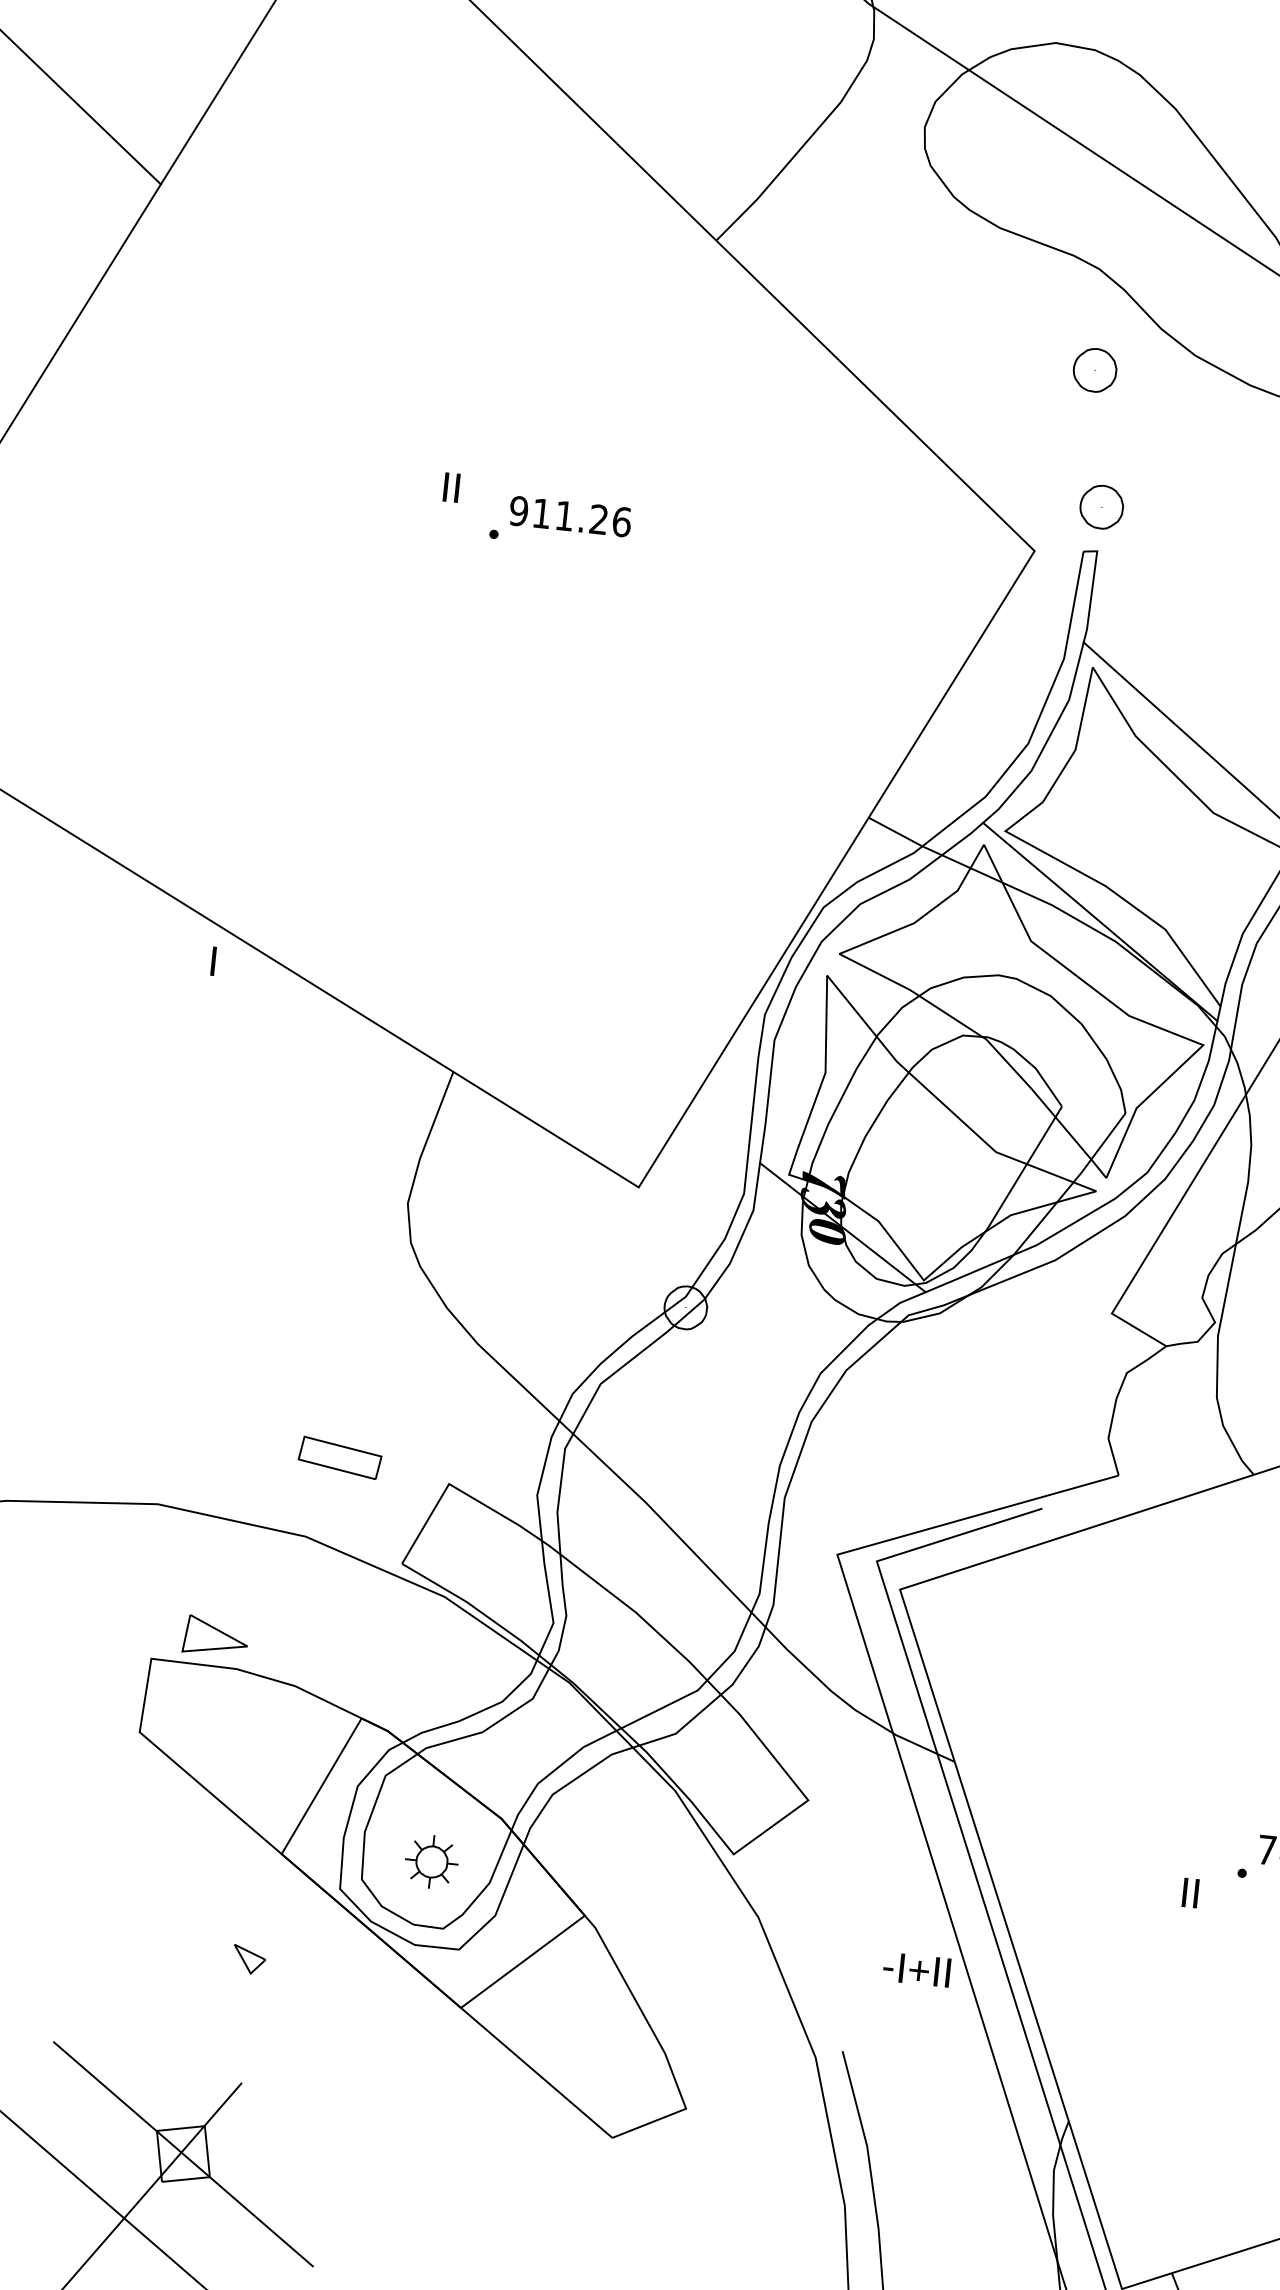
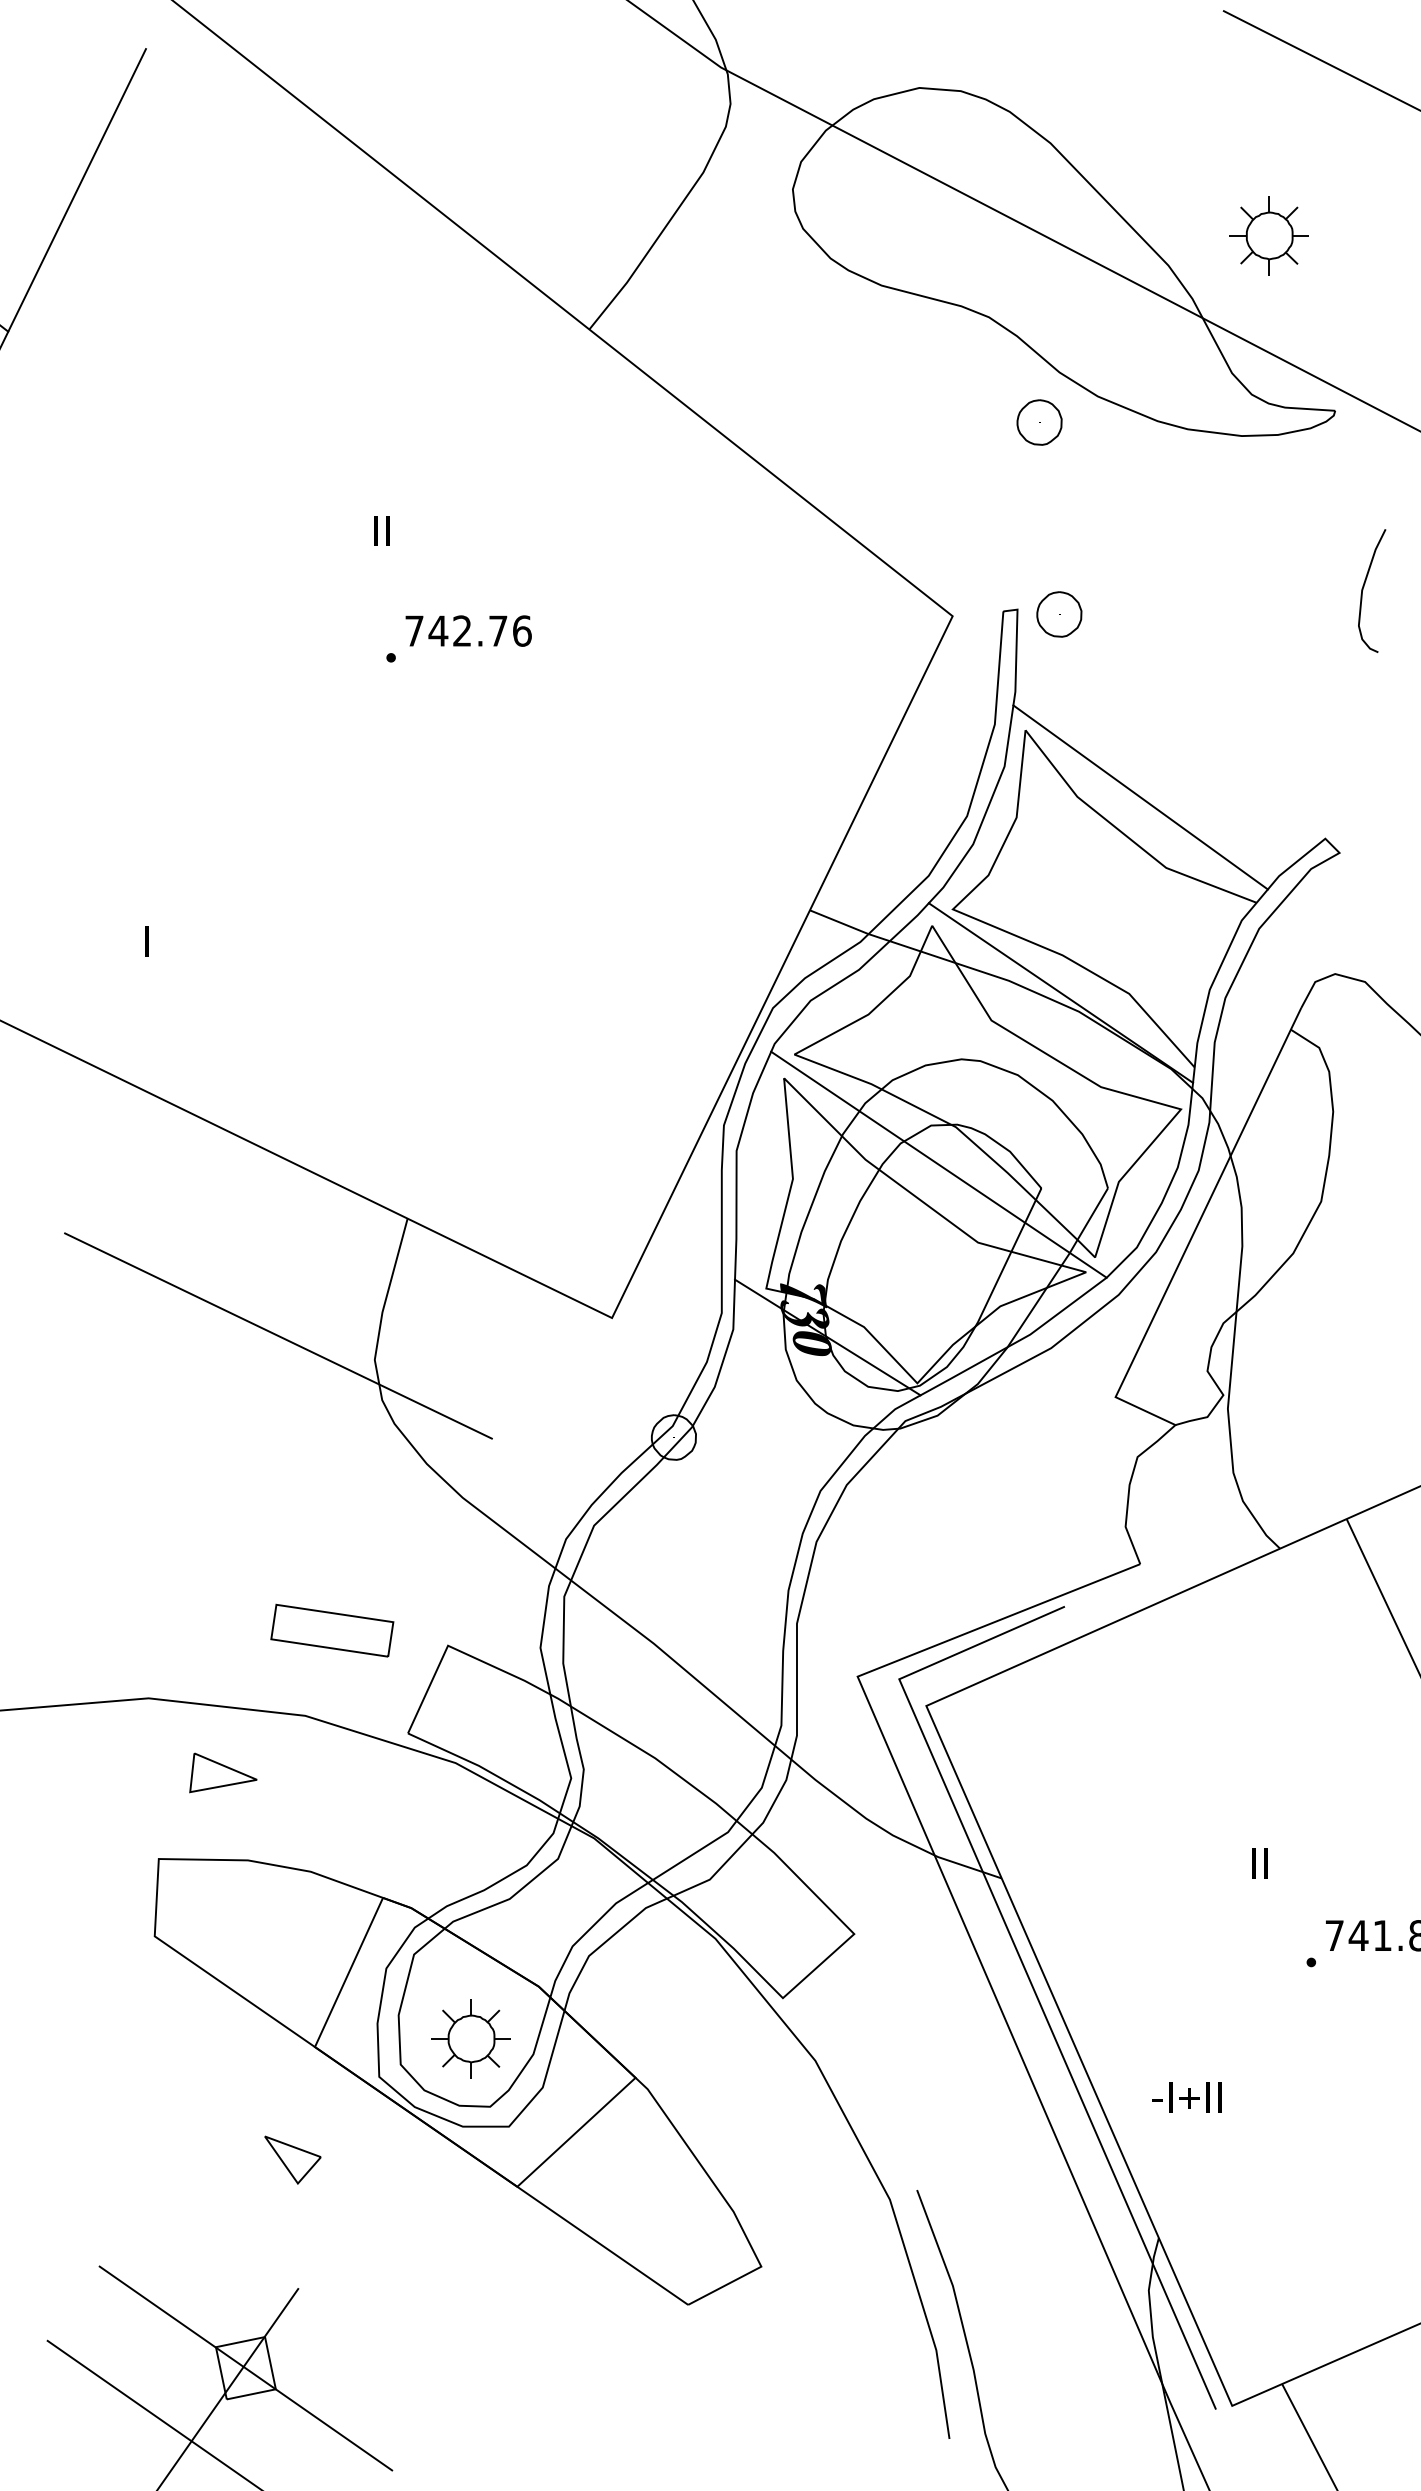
part: (1095, 370) -> (1039, 422), moved
text: (450, 487) -> (381, 530), moved
part: (1101, 507) -> (1059, 614), moved
text: (559, 514) -> (456, 630), 911.26 -> 742.76
text: (212, 961) -> (146, 941), moved
line: (966, 1073) -> (938, 1164), added
line: (318, 1170) -> (278, 1335), added
part: (340, 1457) -> (332, 1630), size x1.43
part: (216, 1636) -> (223, 1772), moved
part: (431, 1861) -> (470, 2038), size x1.43
text: (1189, 1892) -> (1259, 1863), moved
part: (248, 1959) -> (292, 2159), size x1.67
text: (916, 1969) -> (1186, 2097), moved

